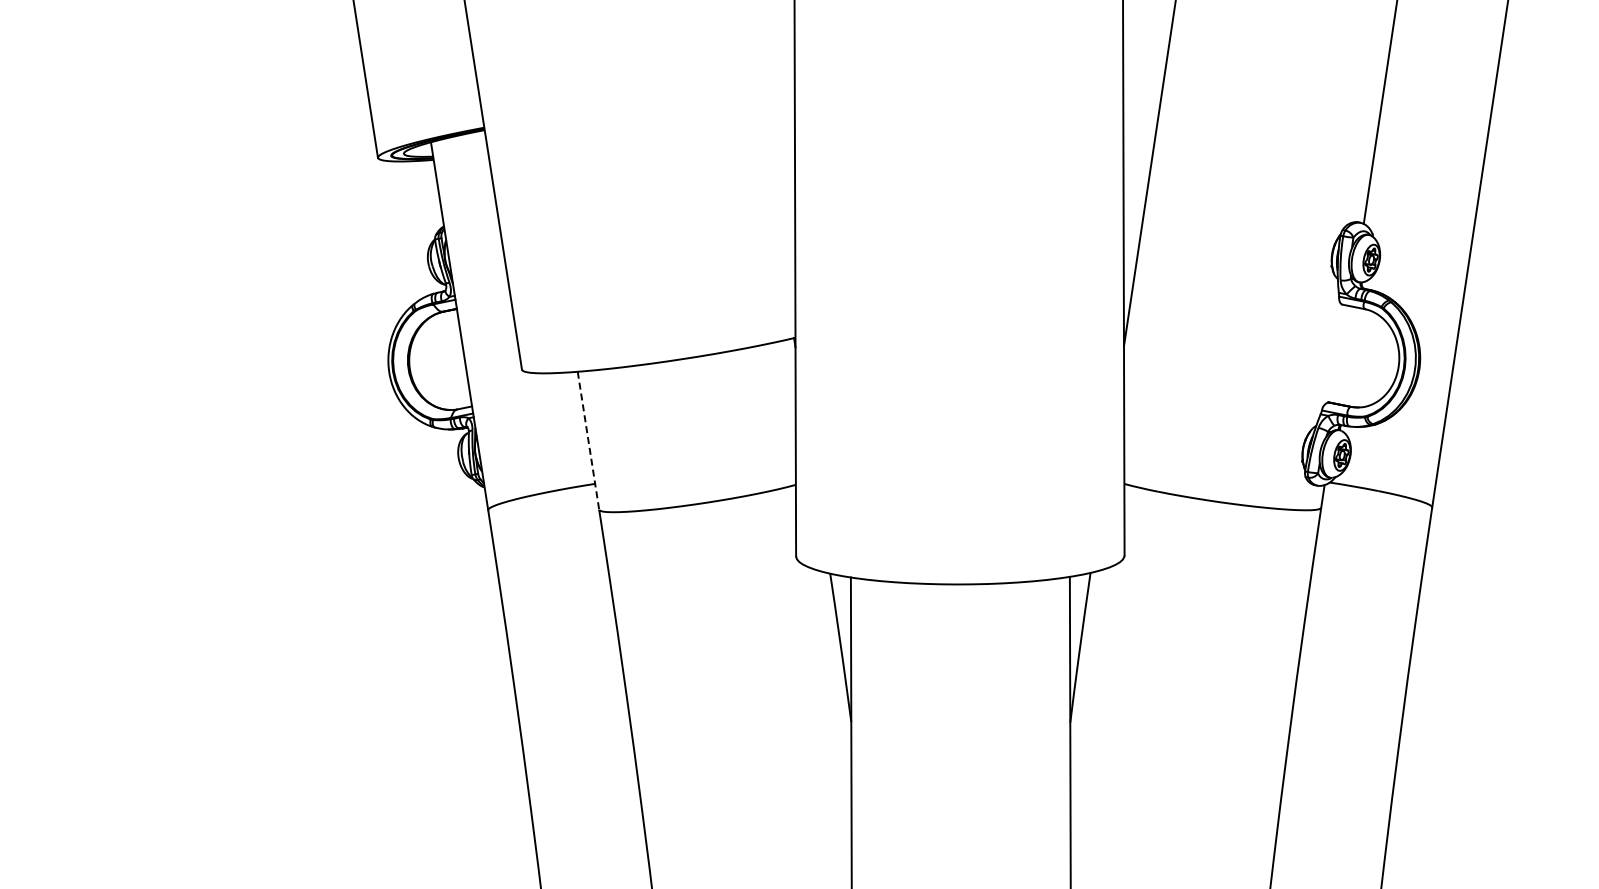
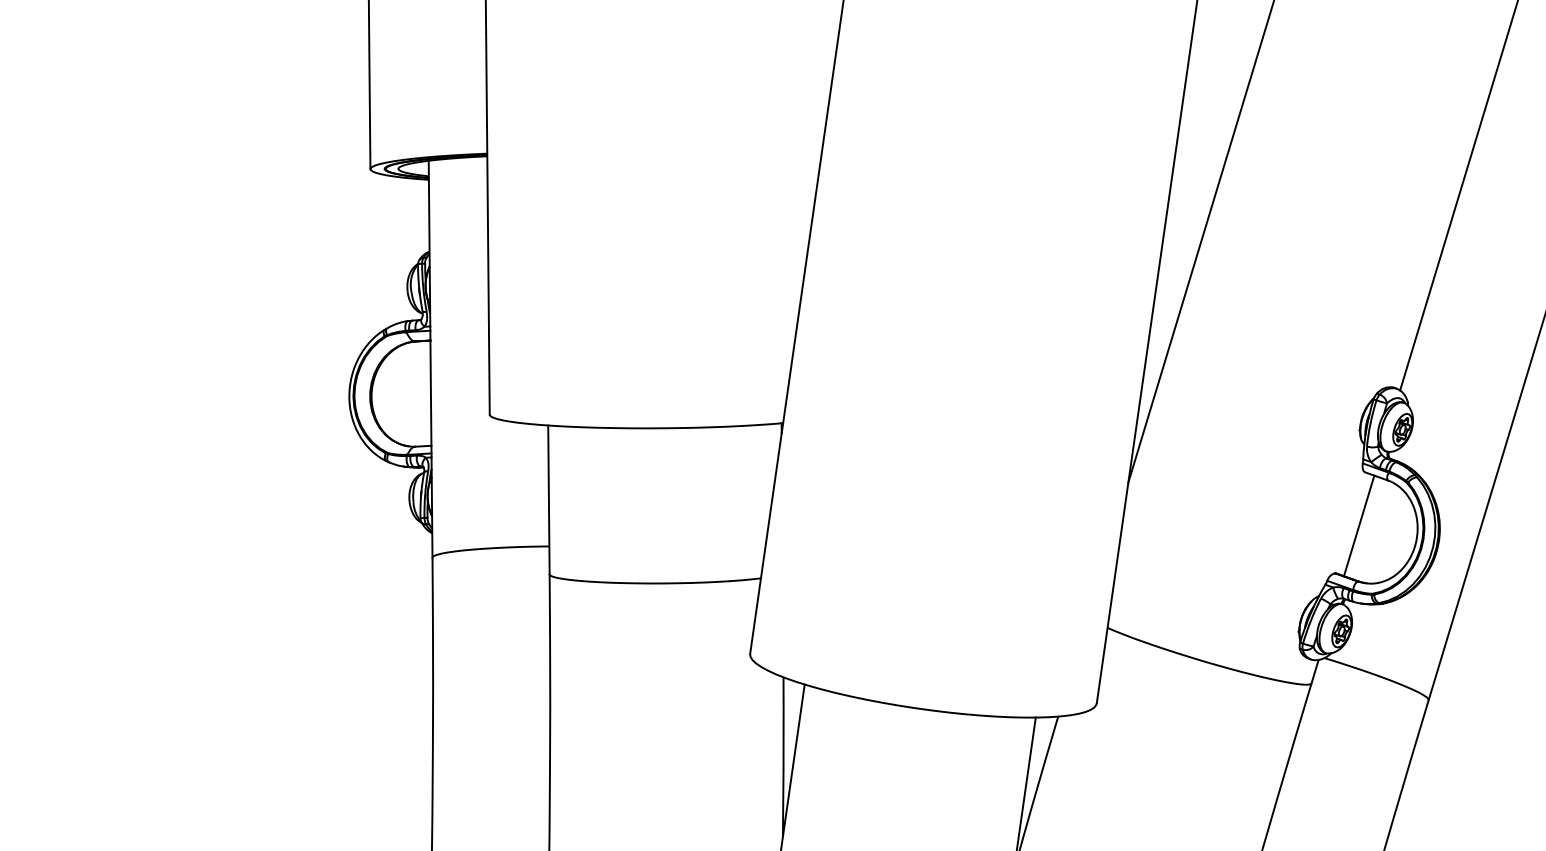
line: (1343, 355) -> (1358, 526), added
line: (588, 440) -> (549, 499), dashed -> solid

